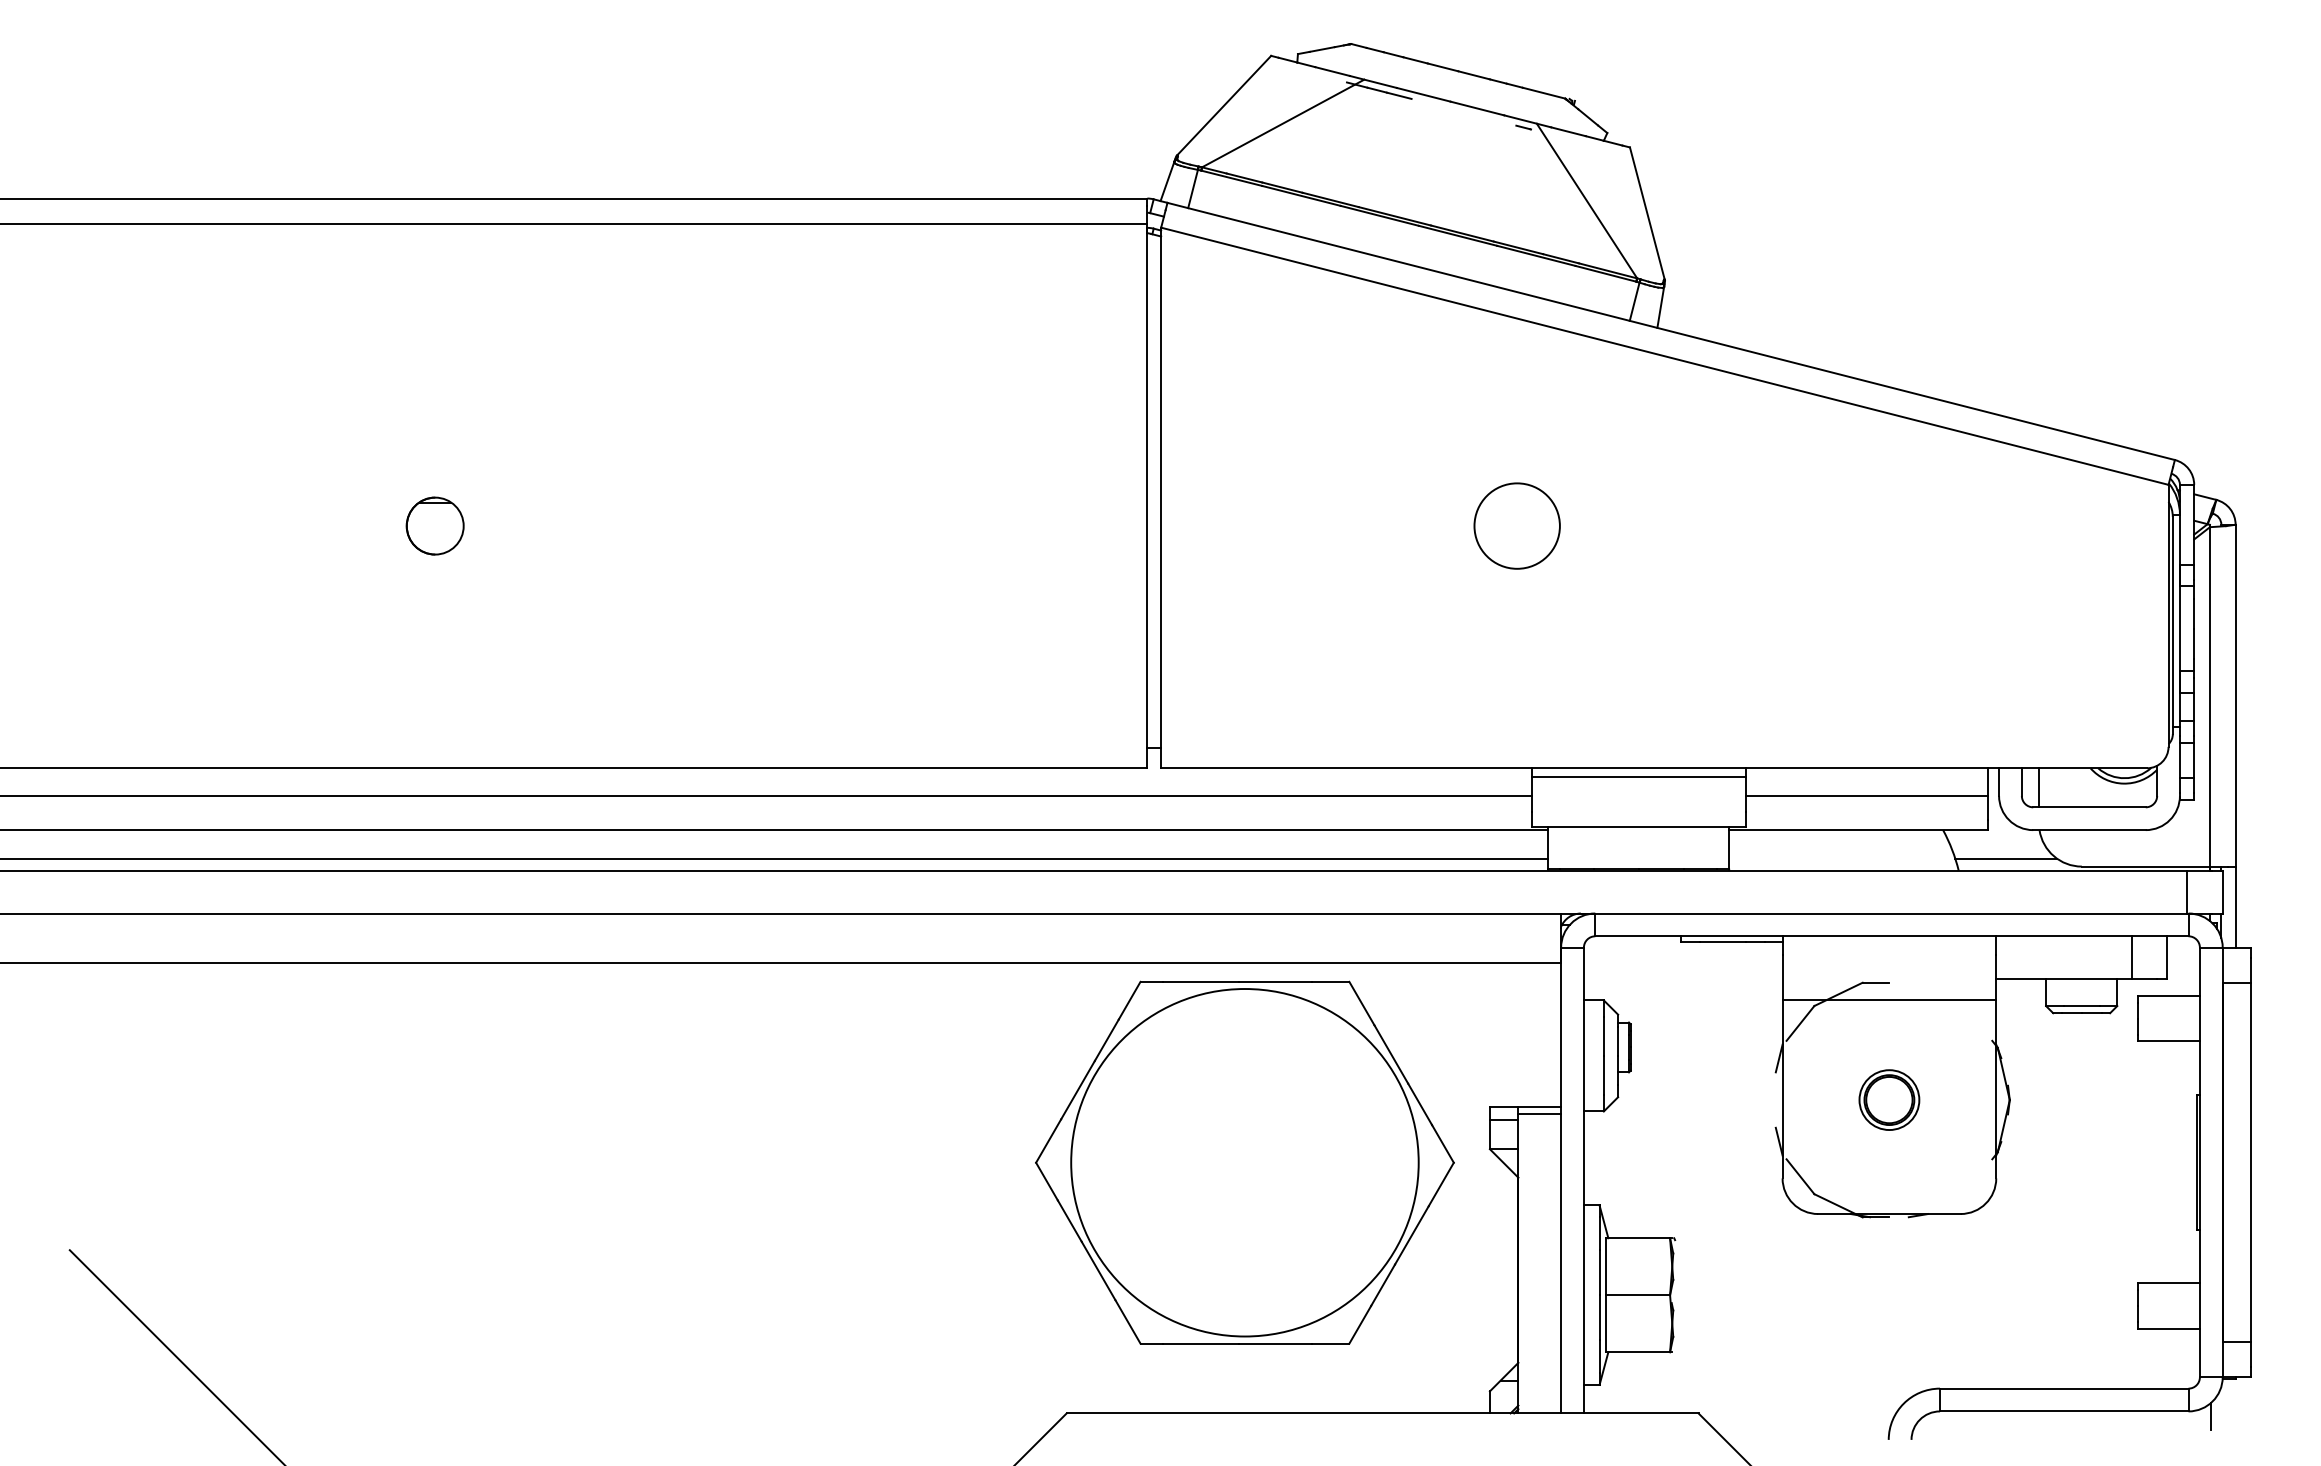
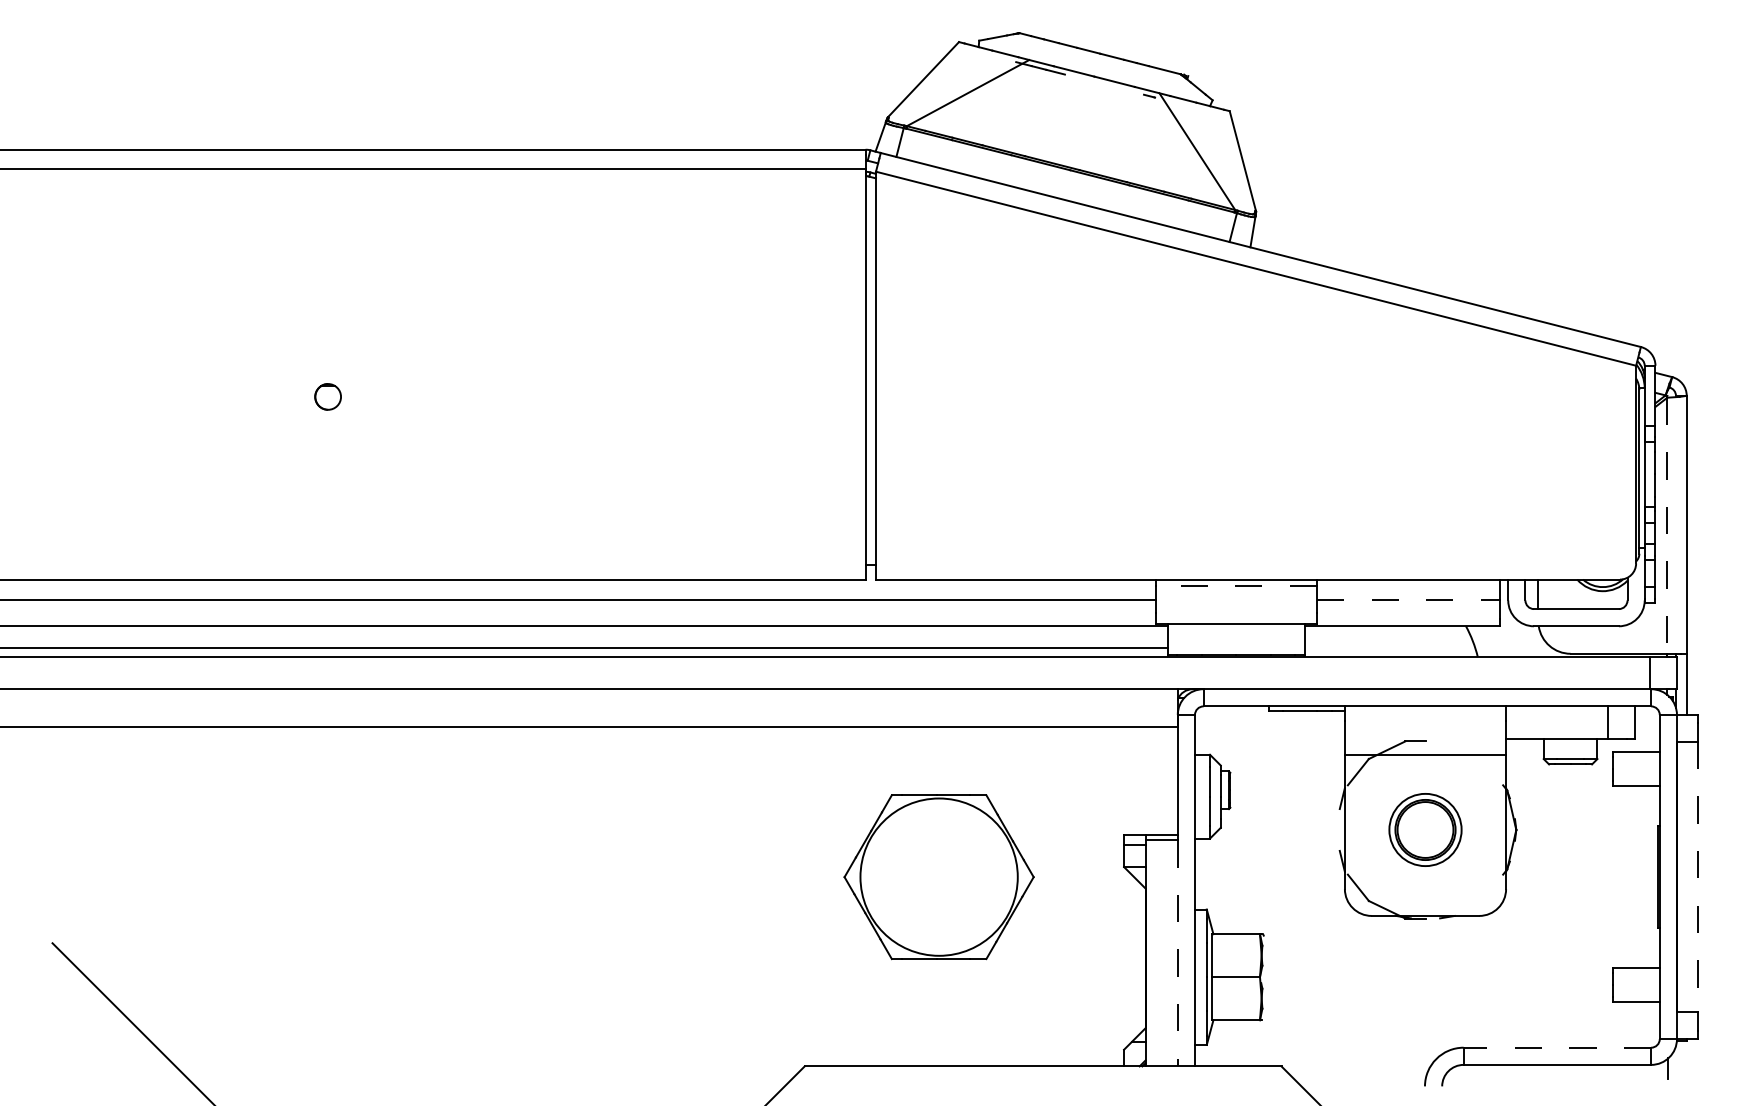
part: (434, 525) -> (327, 396), size x0.6
circle: (1517, 525) -> (1144, 396), removed
line: (2210, 697) -> (1667, 526), solid -> dashed
line: (1638, 777) -> (1236, 586), solid -> dashed
line: (1866, 795) -> (1408, 600), solid -> dashed
line: (2006, 858) -> (1513, 647), removed
part: (1889, 1099) -> (1425, 829), size x1.6
part: (1243, 1161) -> (938, 876), size x0.6
line: (2251, 1163) -> (1698, 877), solid -> dashed
line: (1560, 1263) -> (1177, 953), solid -> dashed
line: (2064, 1388) -> (1557, 1047), solid -> dashed

